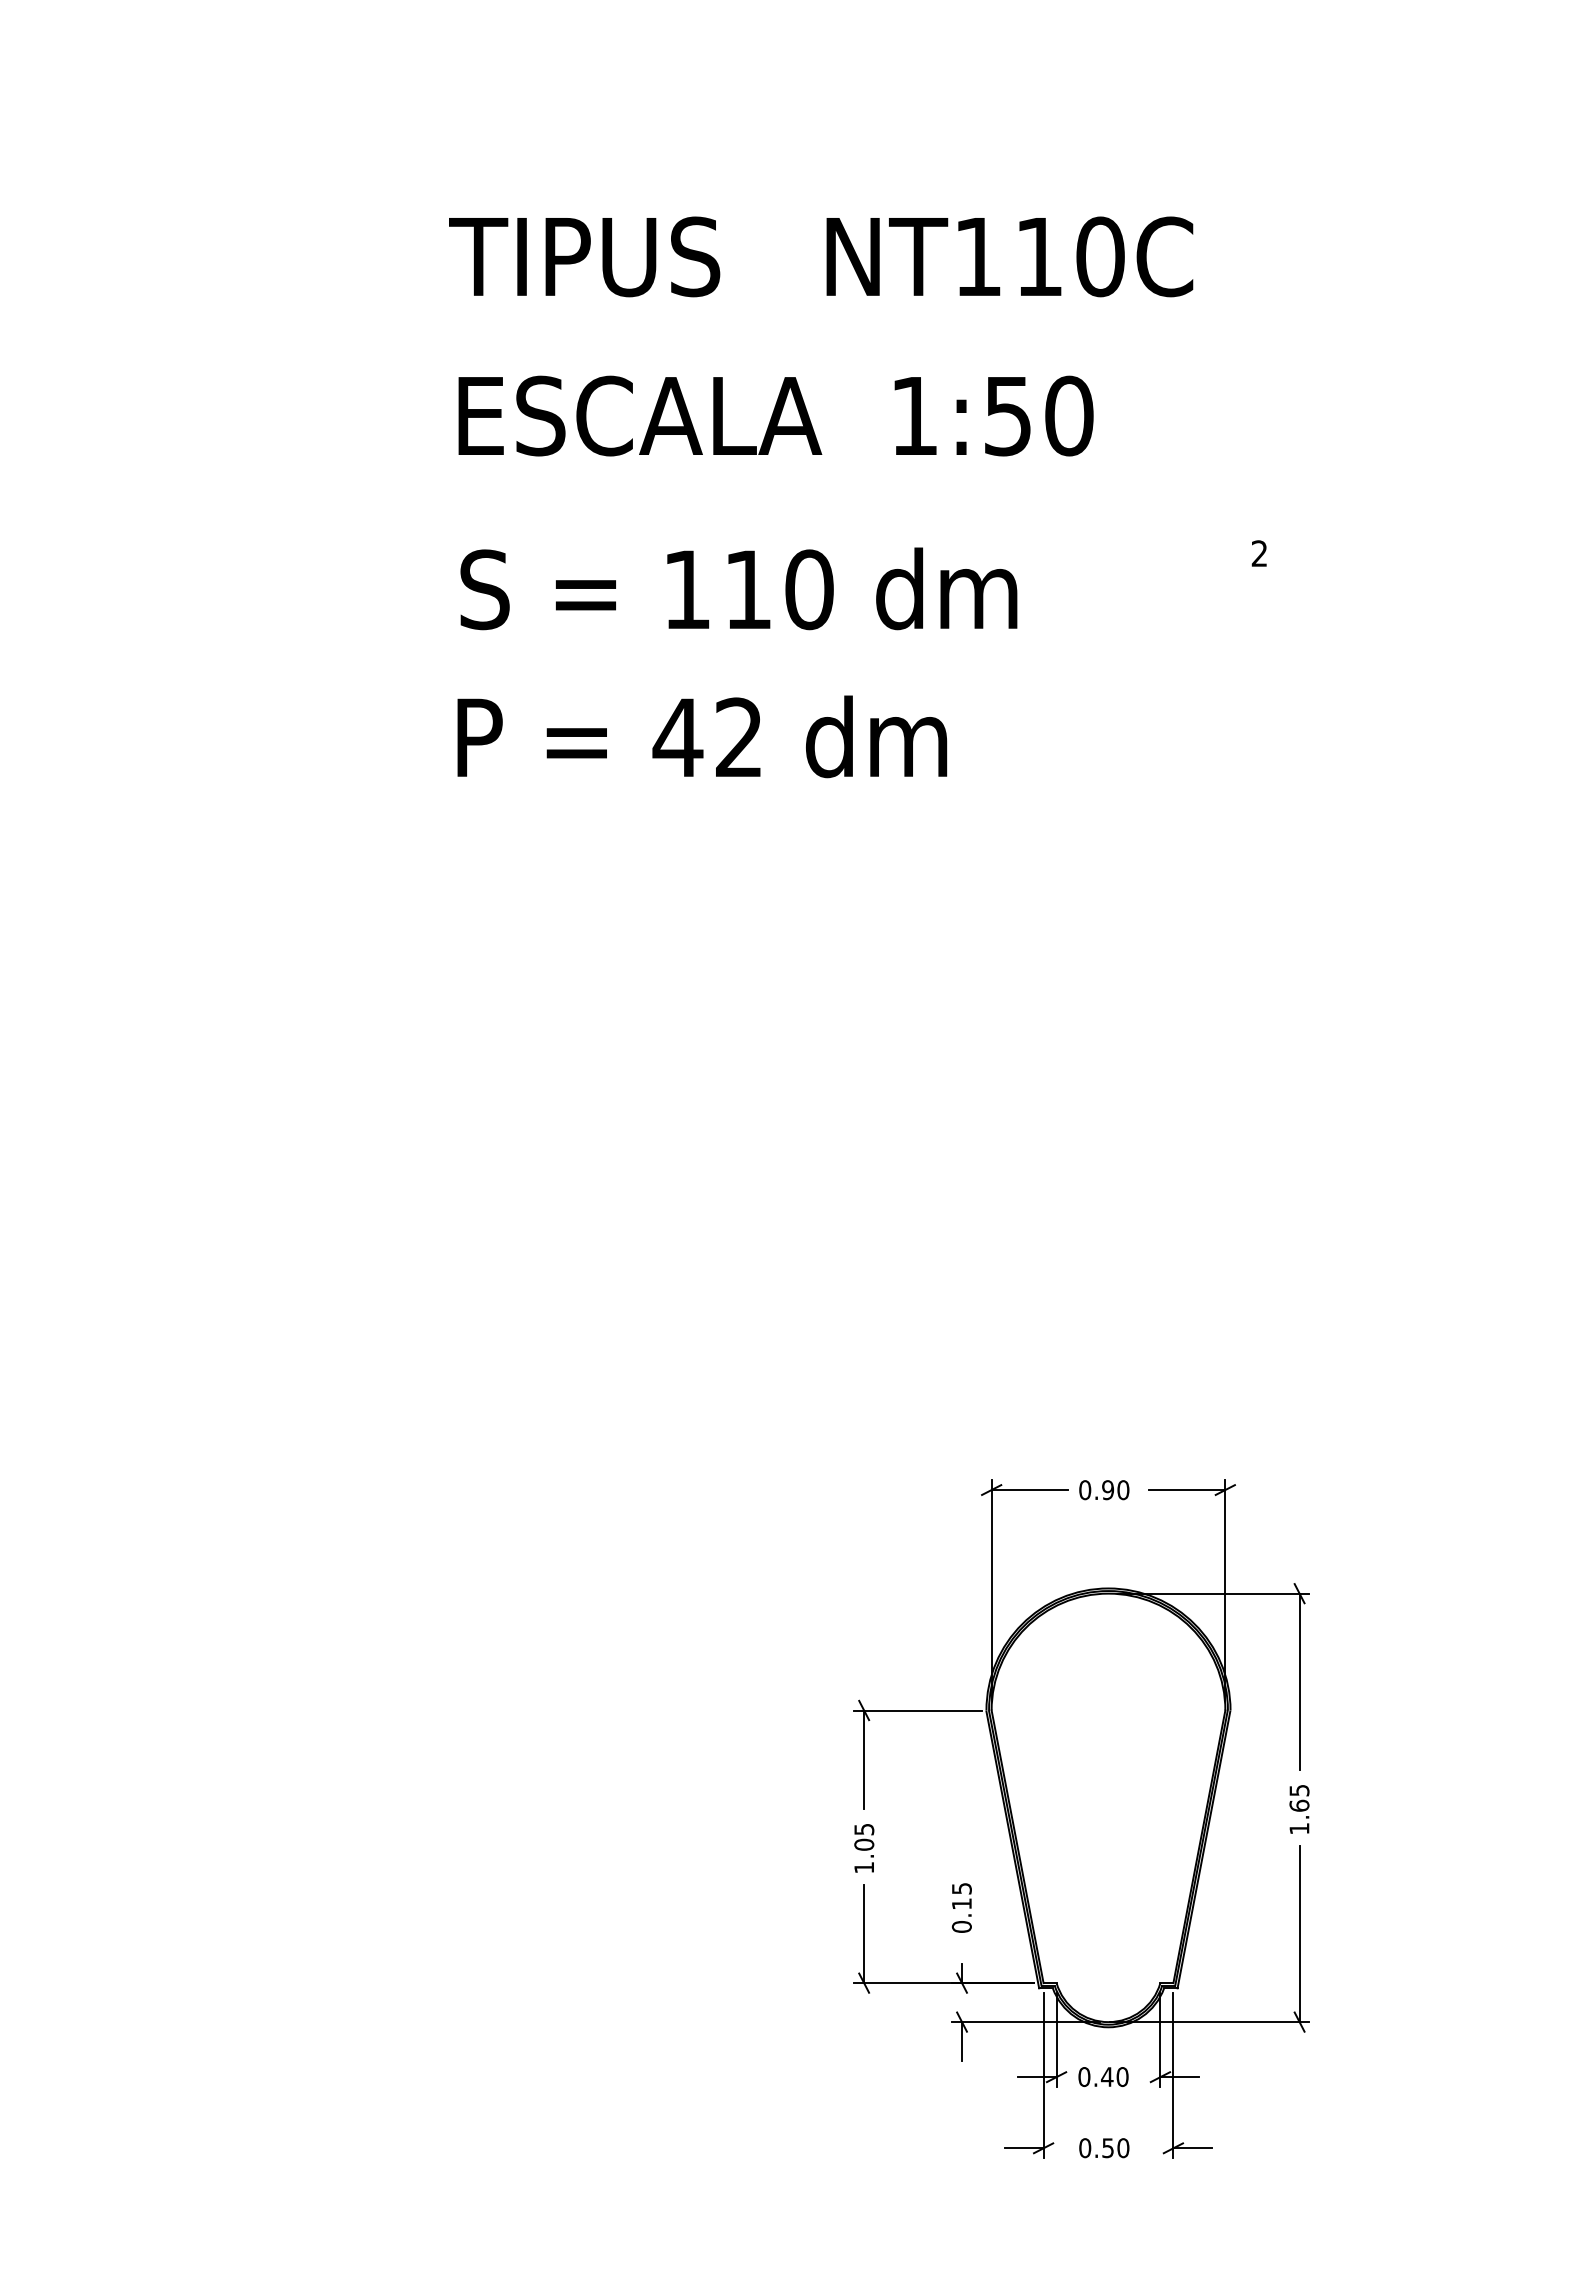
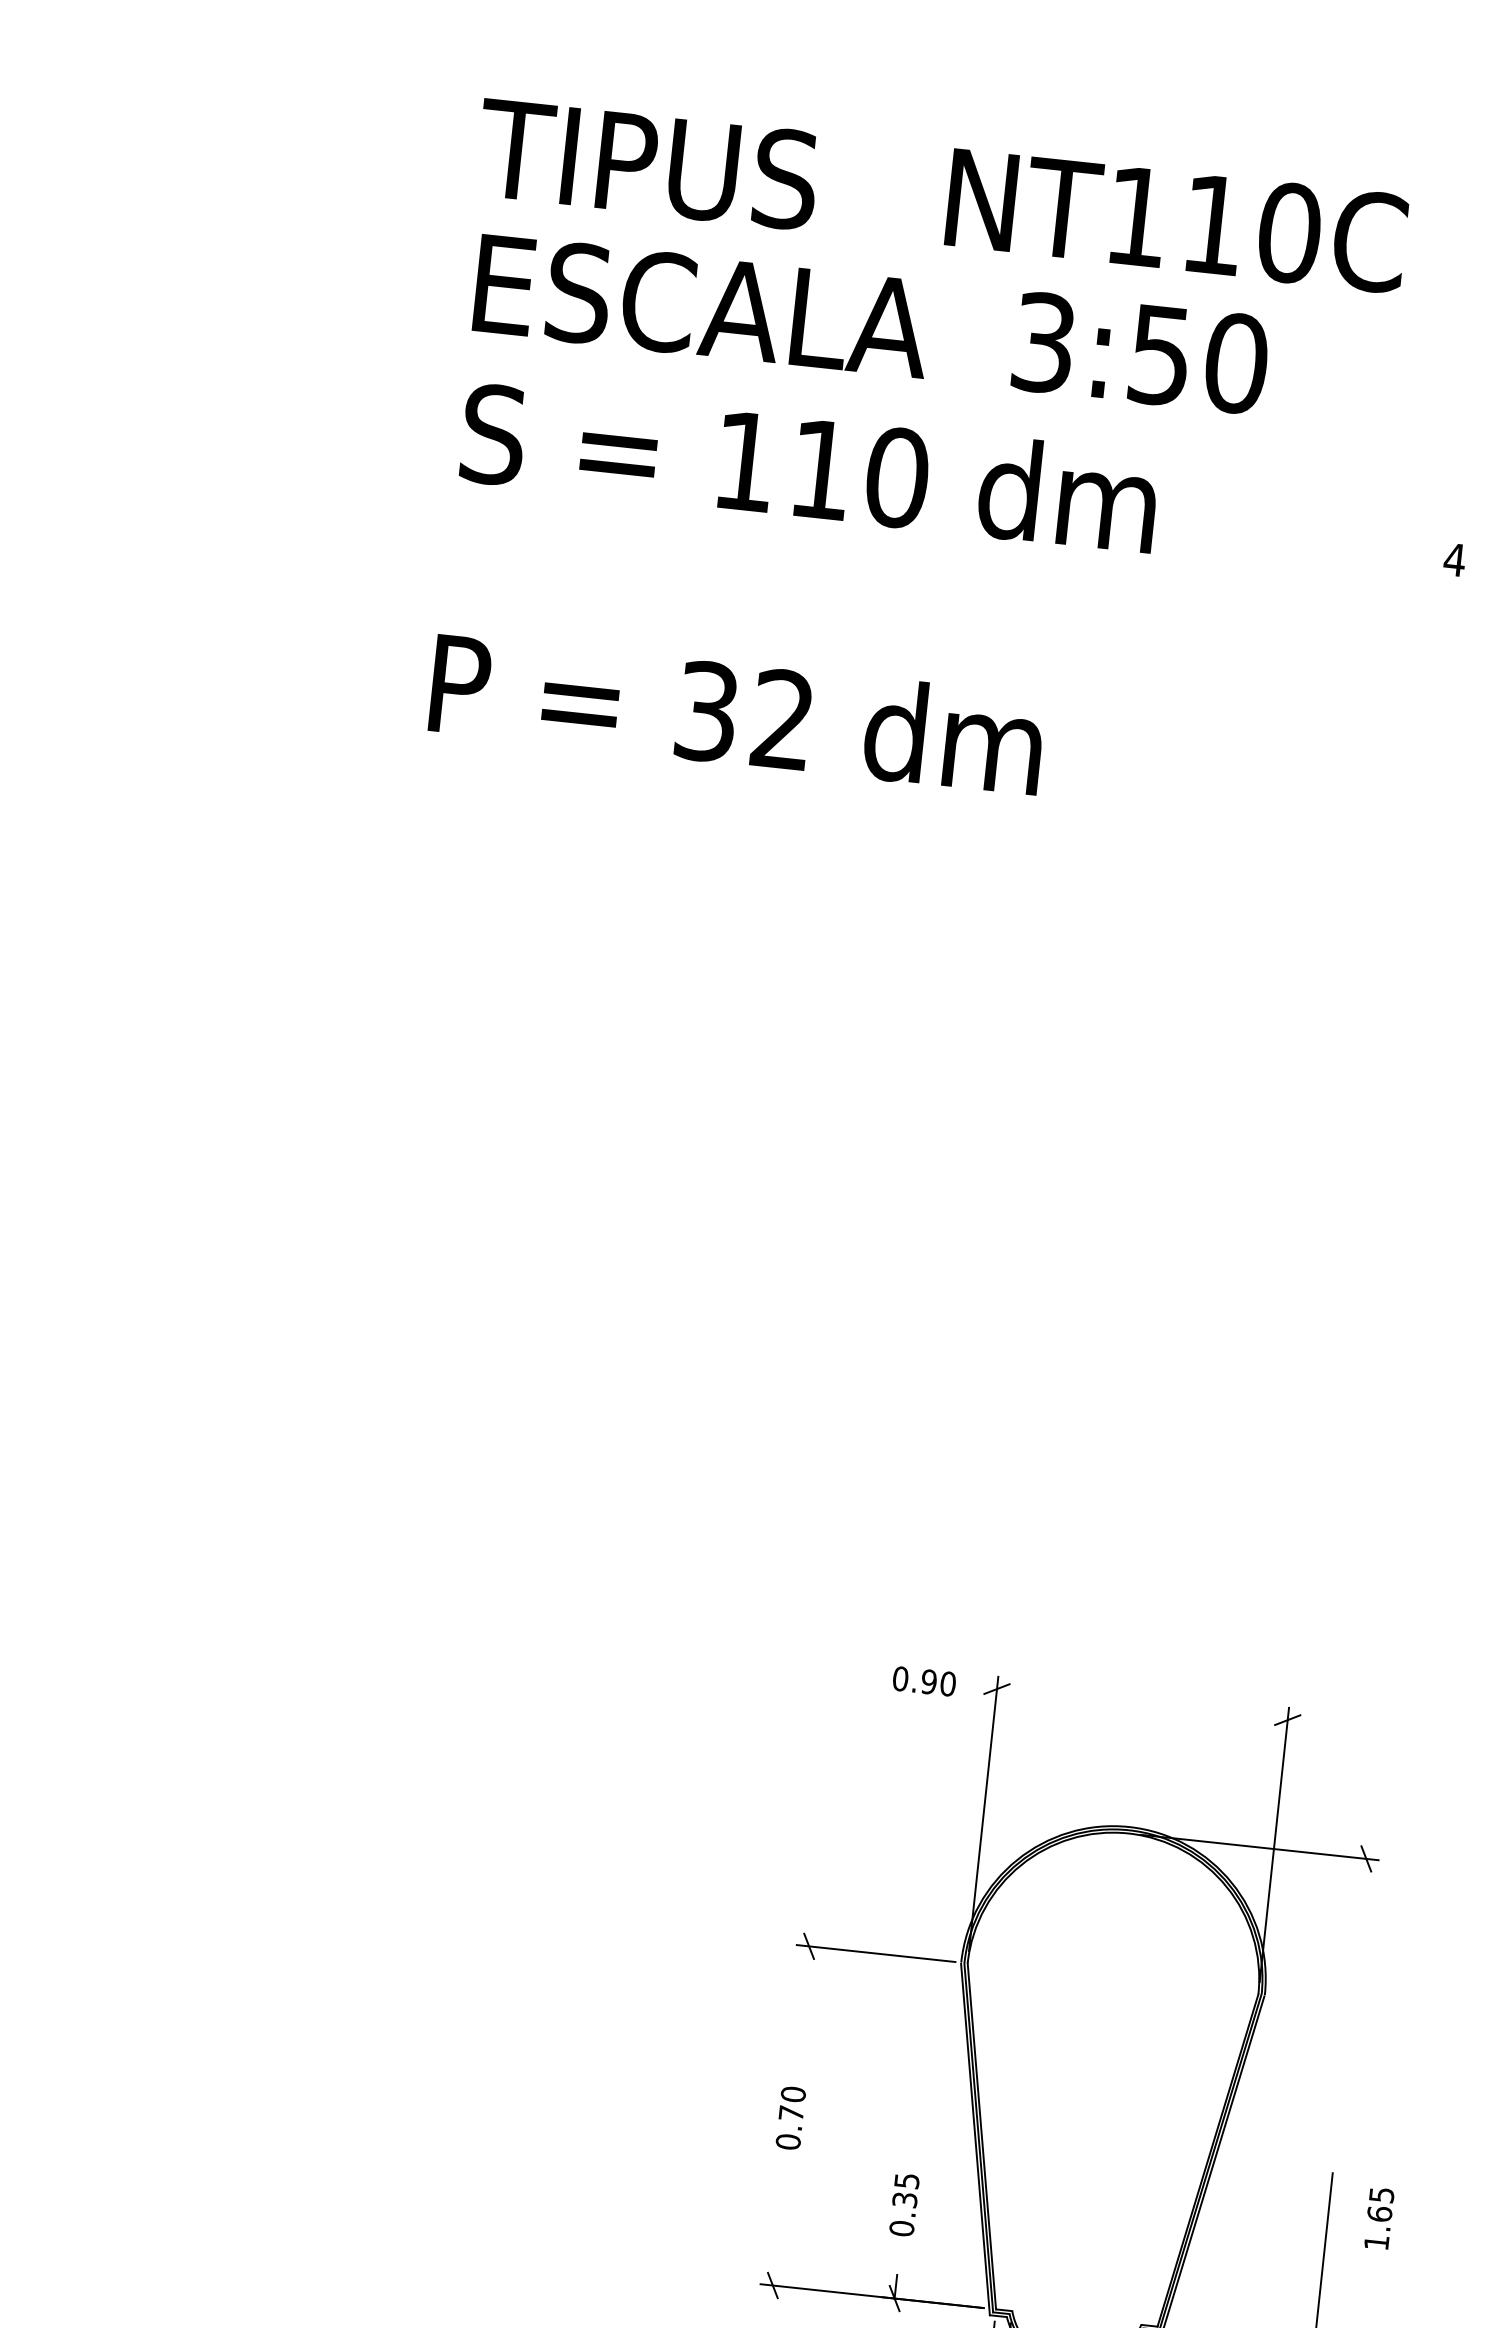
text: (821, 256) -> (942, 195), moved
text: (914, 415) -> (1043, 342), 1:50 -> 3:50
text: (1259, 553) -> (1454, 559), 2 -> 4
text: (738, 588) -> (809, 466), moved
text: (677, 737) -> (706, 711), 42 -> 32
line: (1029, 1490) -> (1044, 1694), removed
text: (1104, 1490) -> (924, 1681), moved
line: (1186, 1490) -> (1239, 1715), removed
line: (1299, 1681) -> (1354, 1968), removed
line: (864, 1759) -> (803, 2007), removed
text: (1299, 1809) -> (1379, 2218), moved
text: (864, 1848) -> (791, 2118), 1.05 -> 0.70
text: (961, 1903) -> (904, 2199), 0.15 -> 0.35
line: (864, 1934) -> (779, 2225), removed

